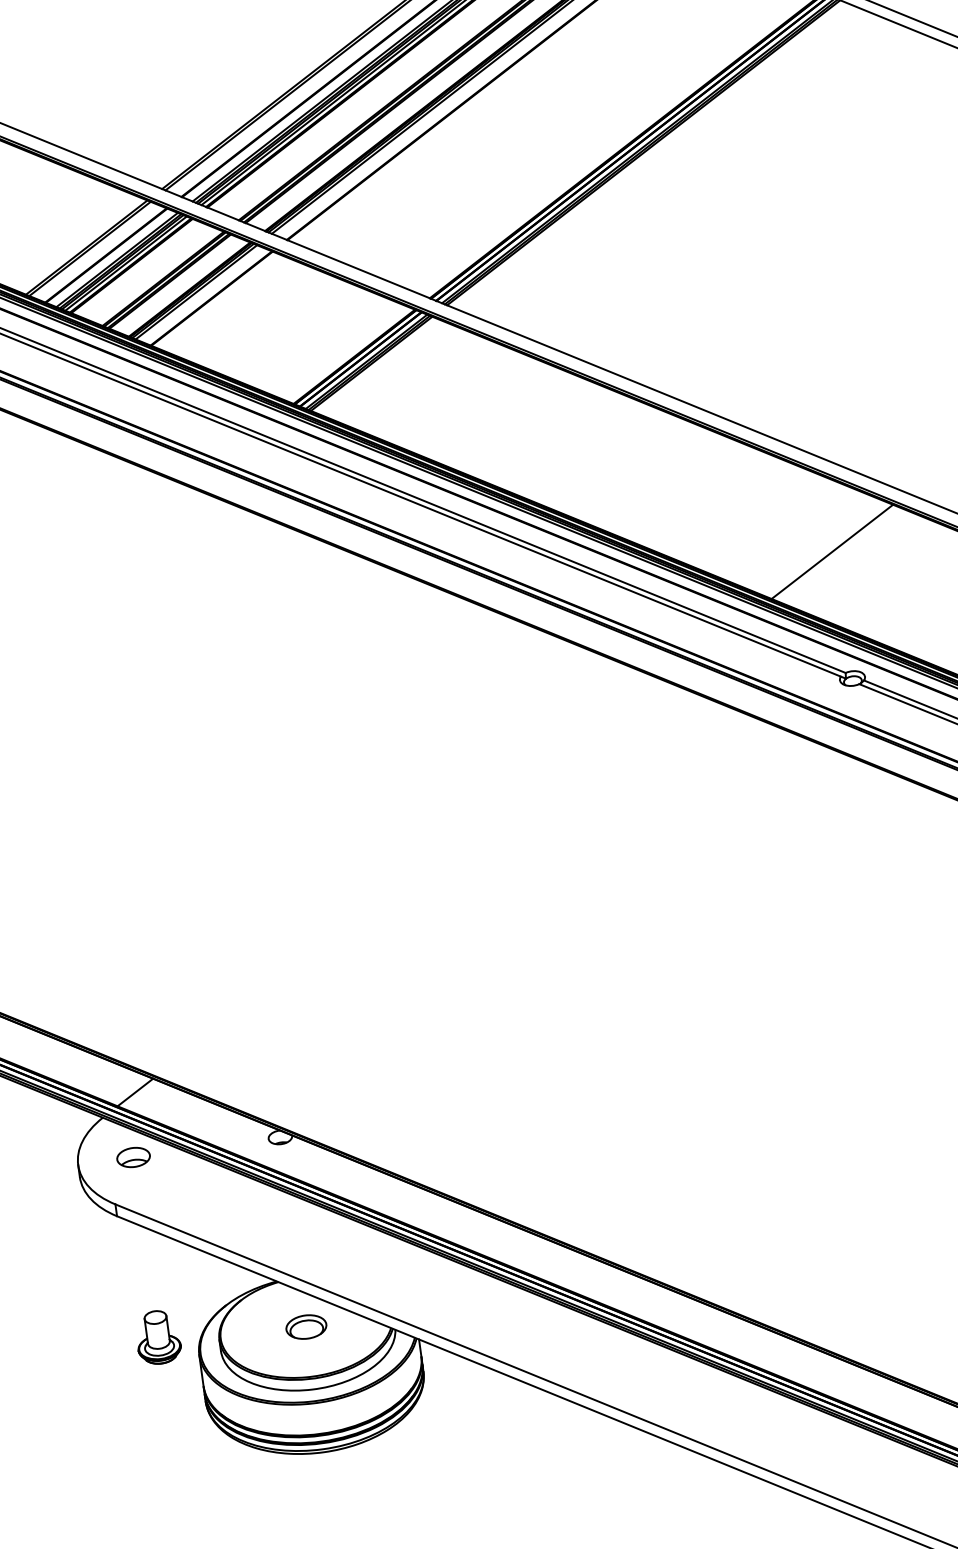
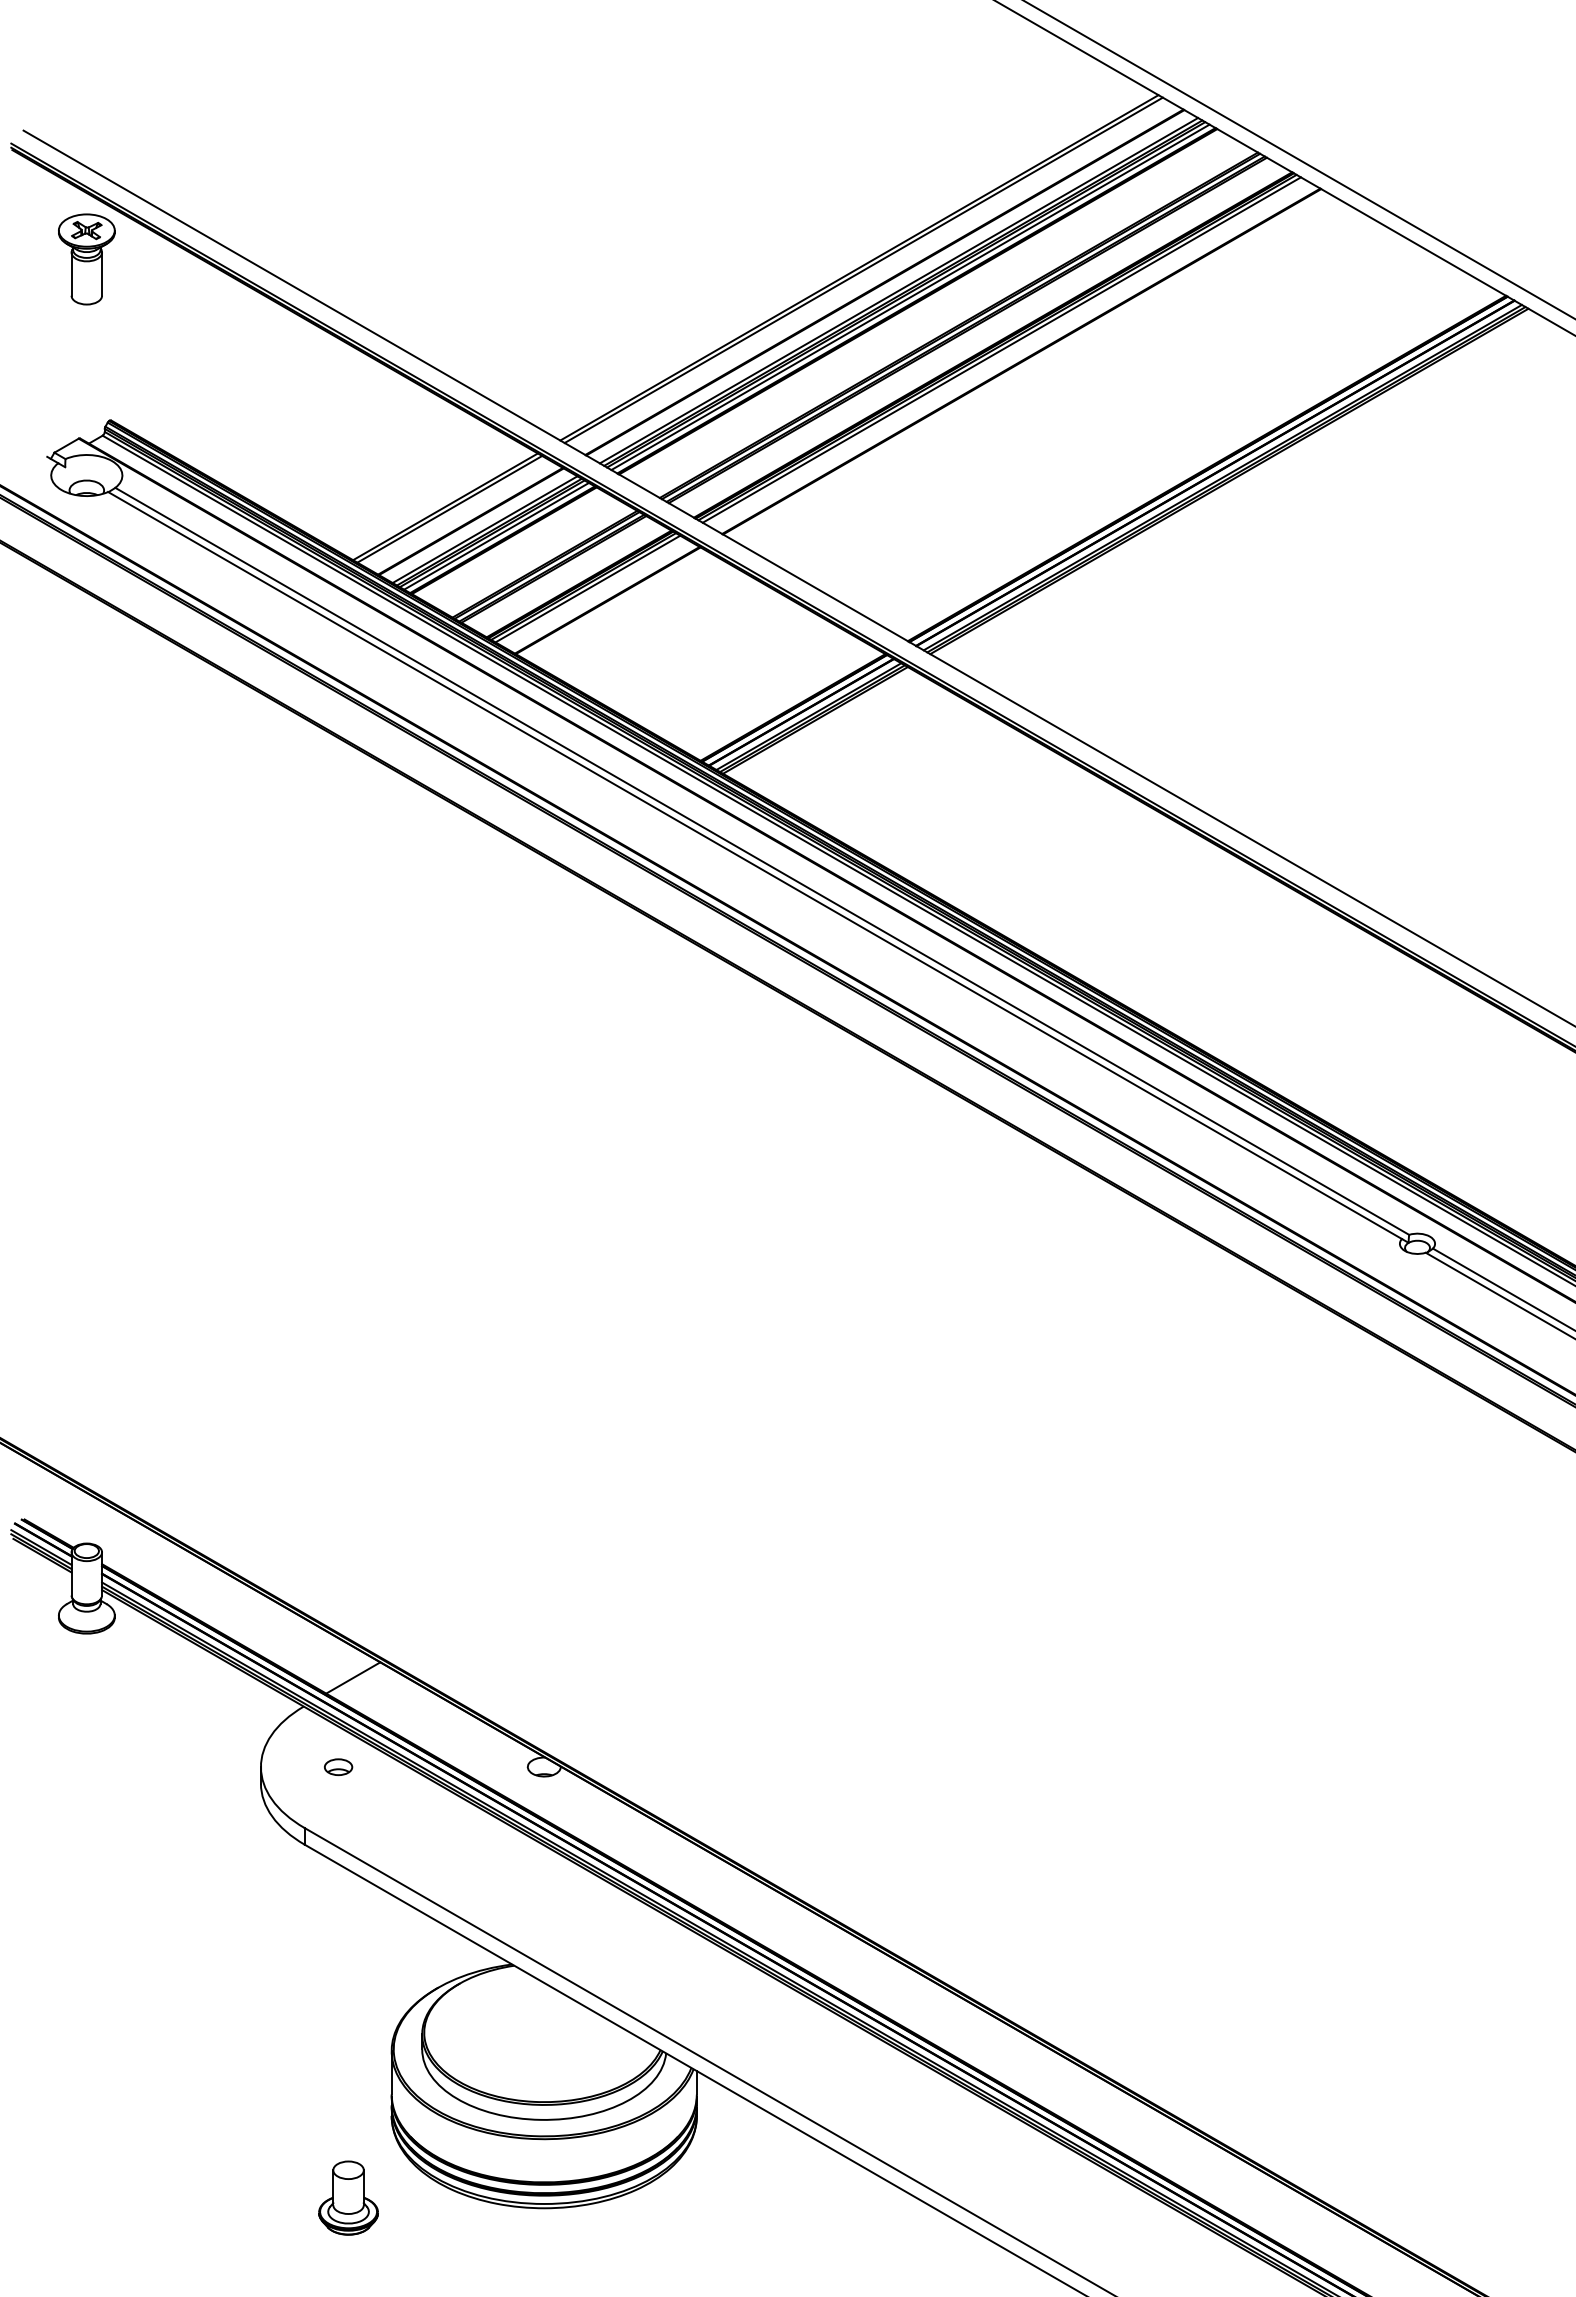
line: (832, 551) -> (1413, 1065), removed
part: (133, 1157) -> (338, 1767), size x0.6
part: (306, 1326) -> (544, 2032), removed
part: (158, 1336) -> (348, 2197), moved

